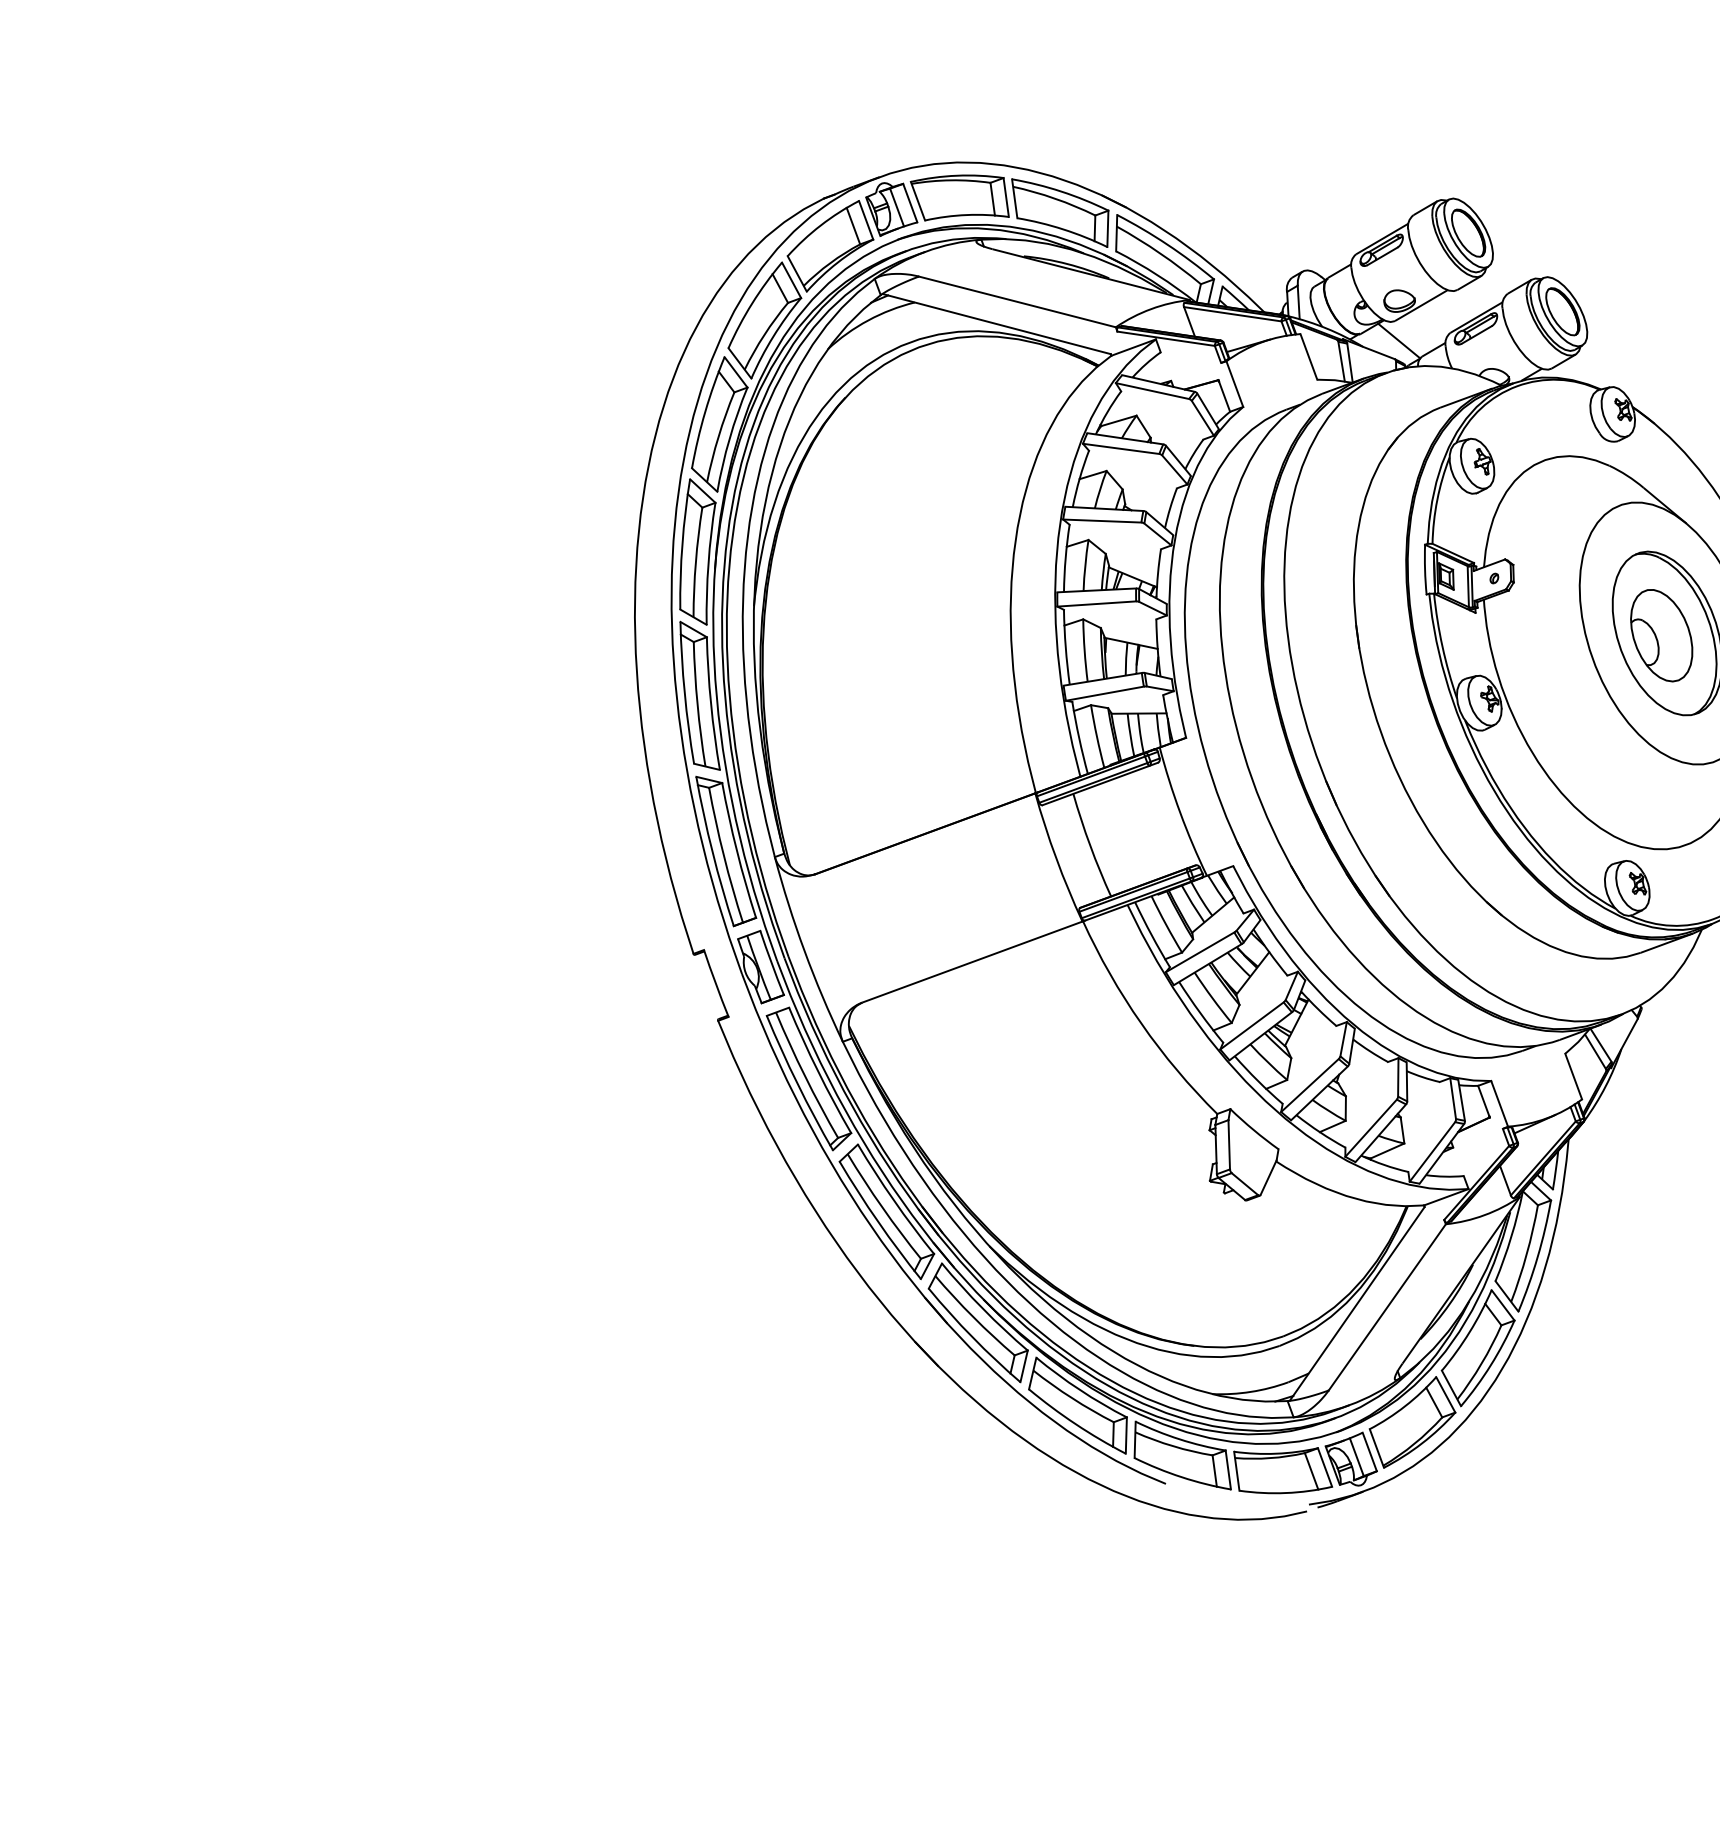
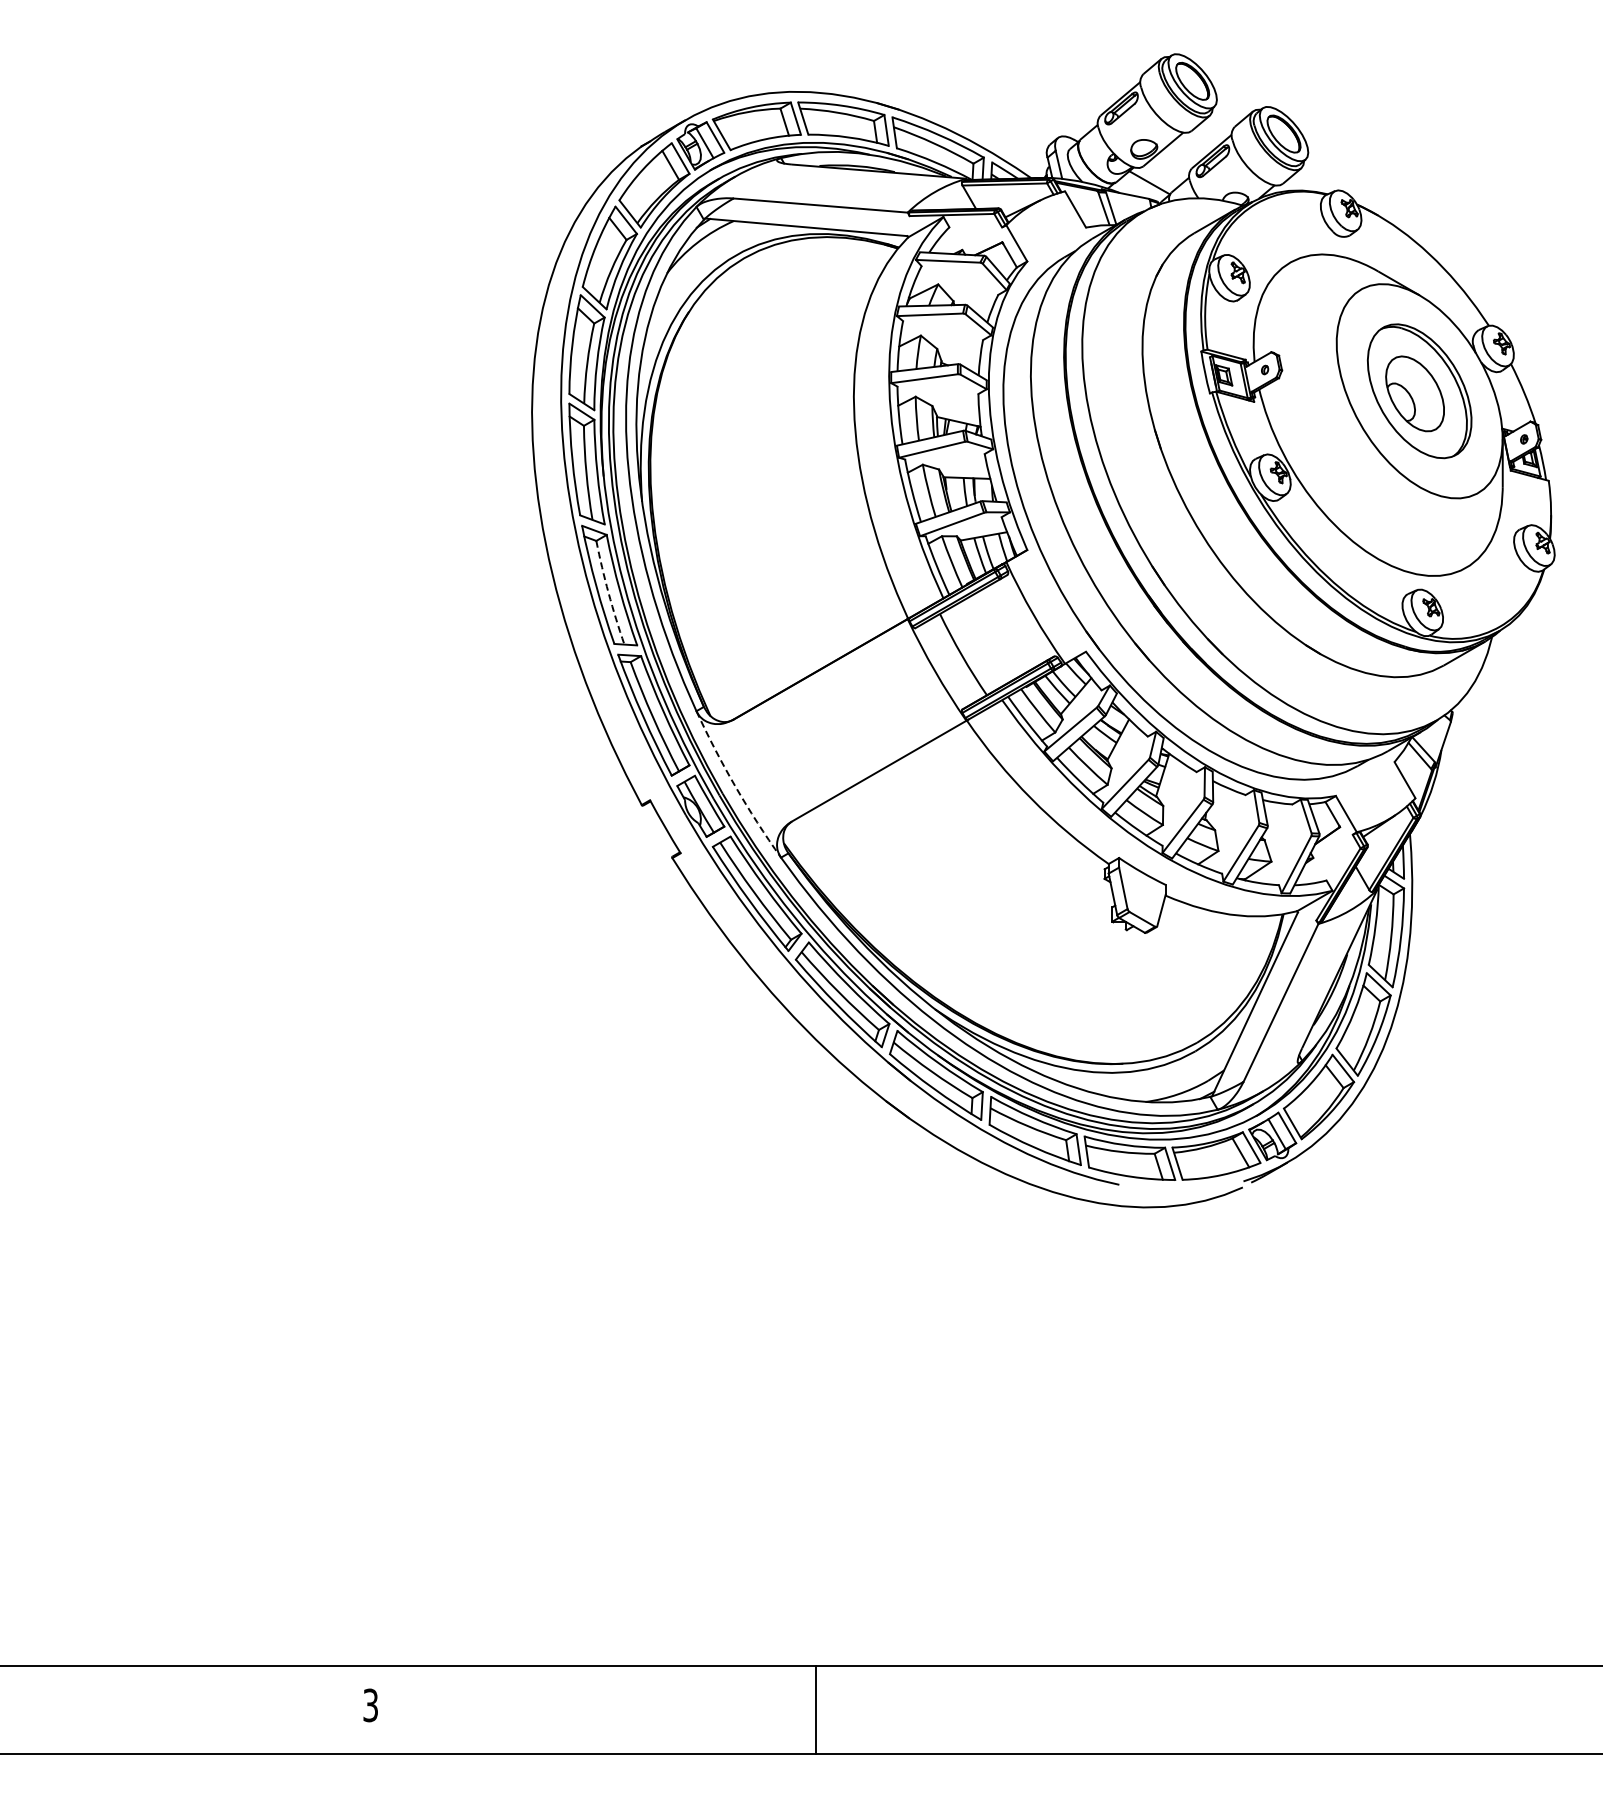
arc: (697, 704) -> (608, 593), solid -> dashed
arc: (804, 951) -> (735, 786), solid -> dashed

